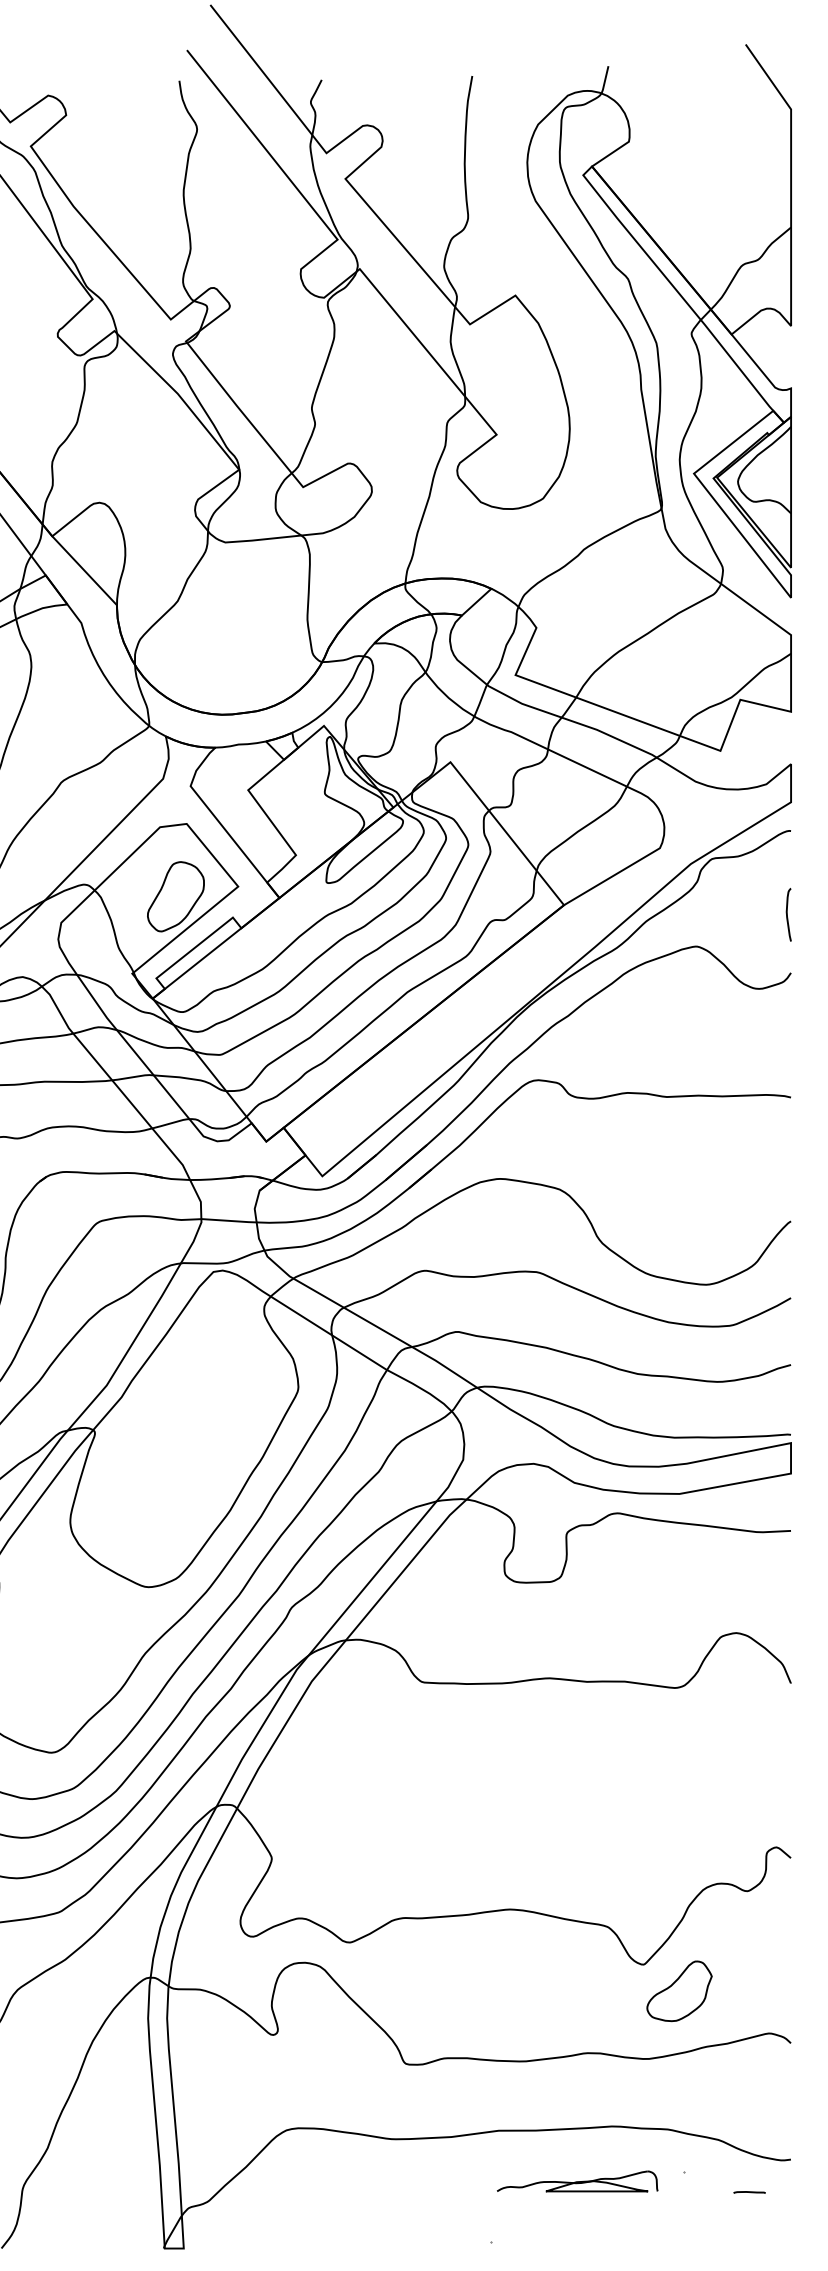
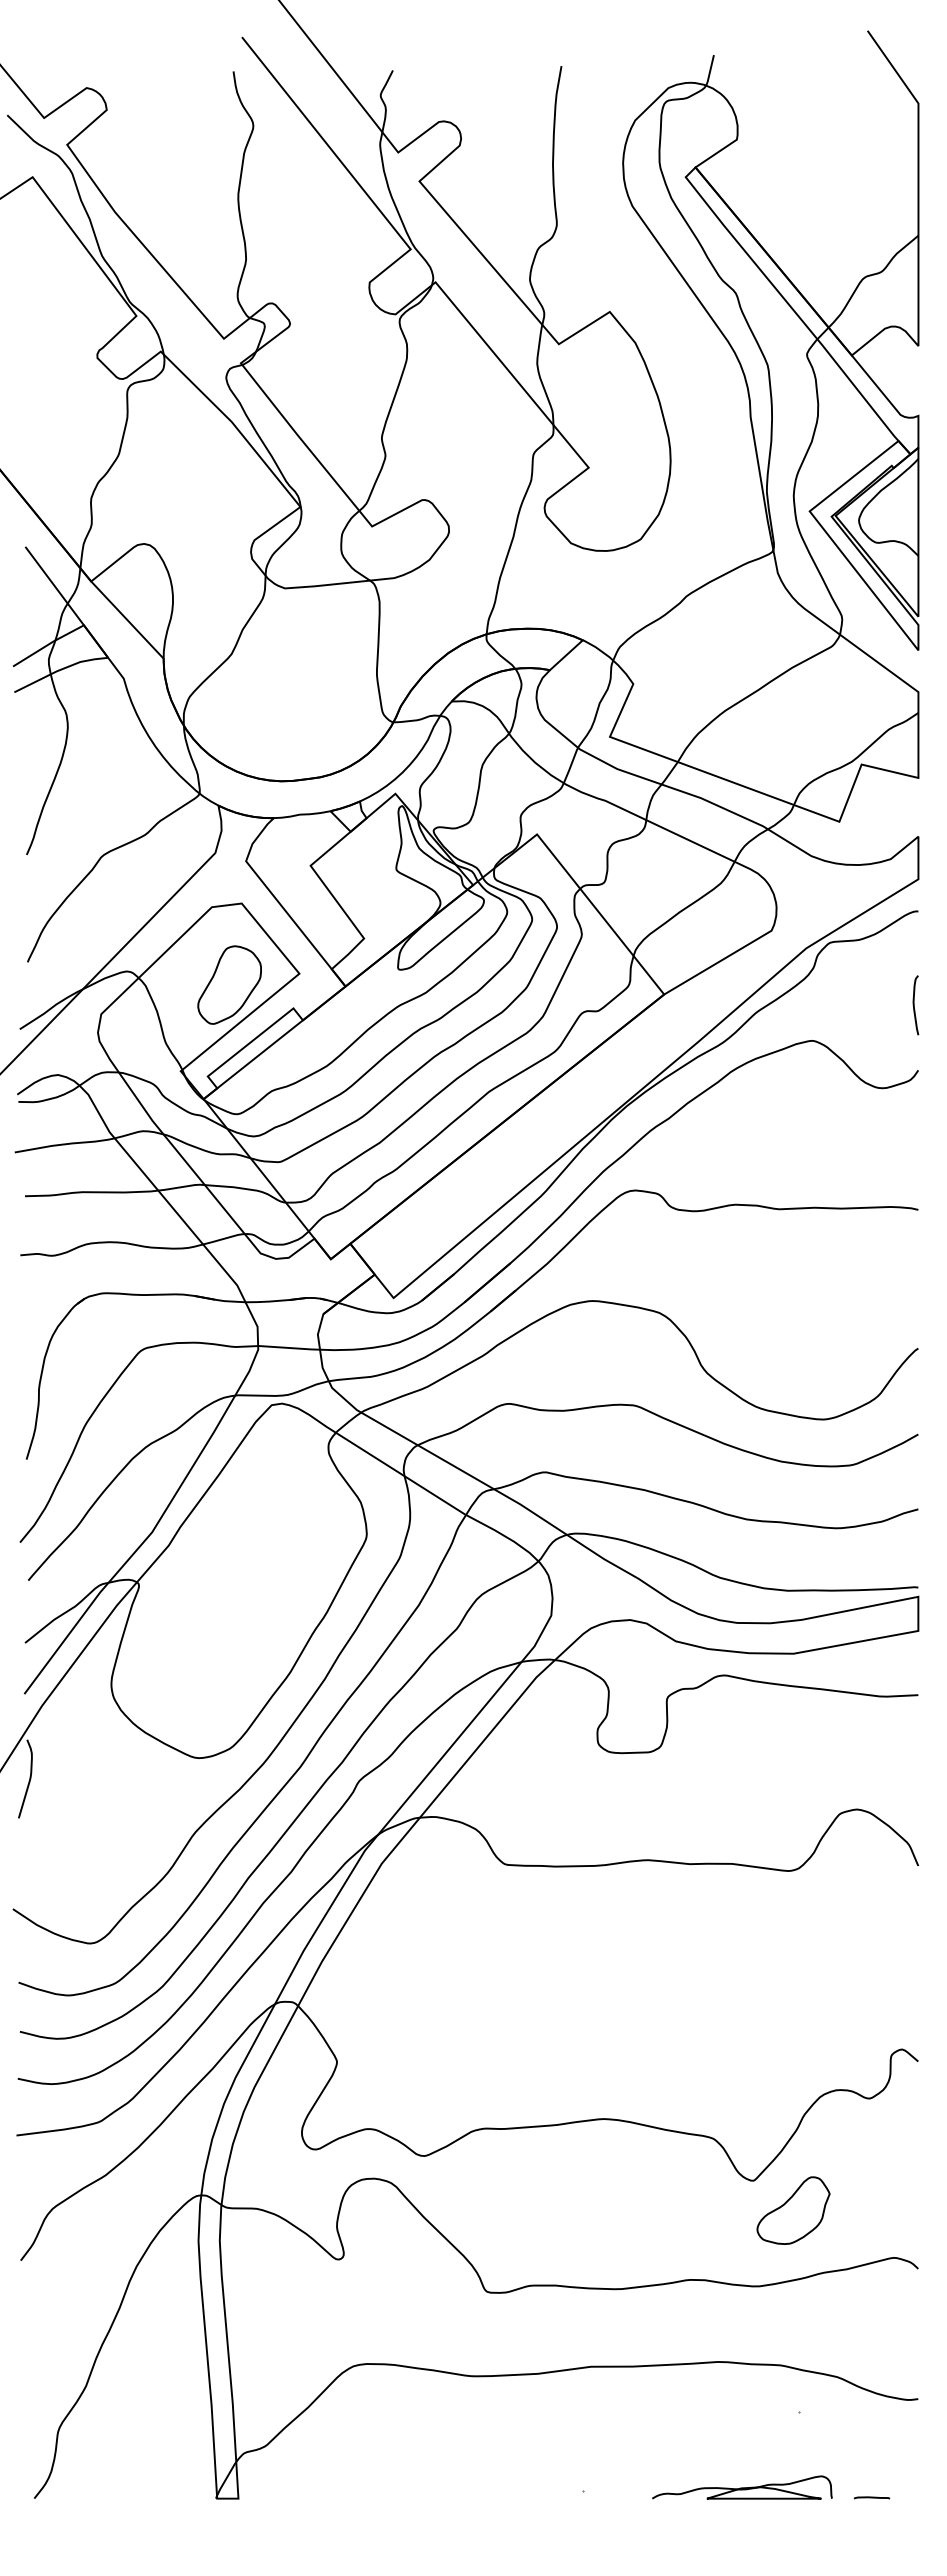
part: (577, 2181) -> (742, 2487), moved
line: (750, 2192) -> (872, 2497), moved

